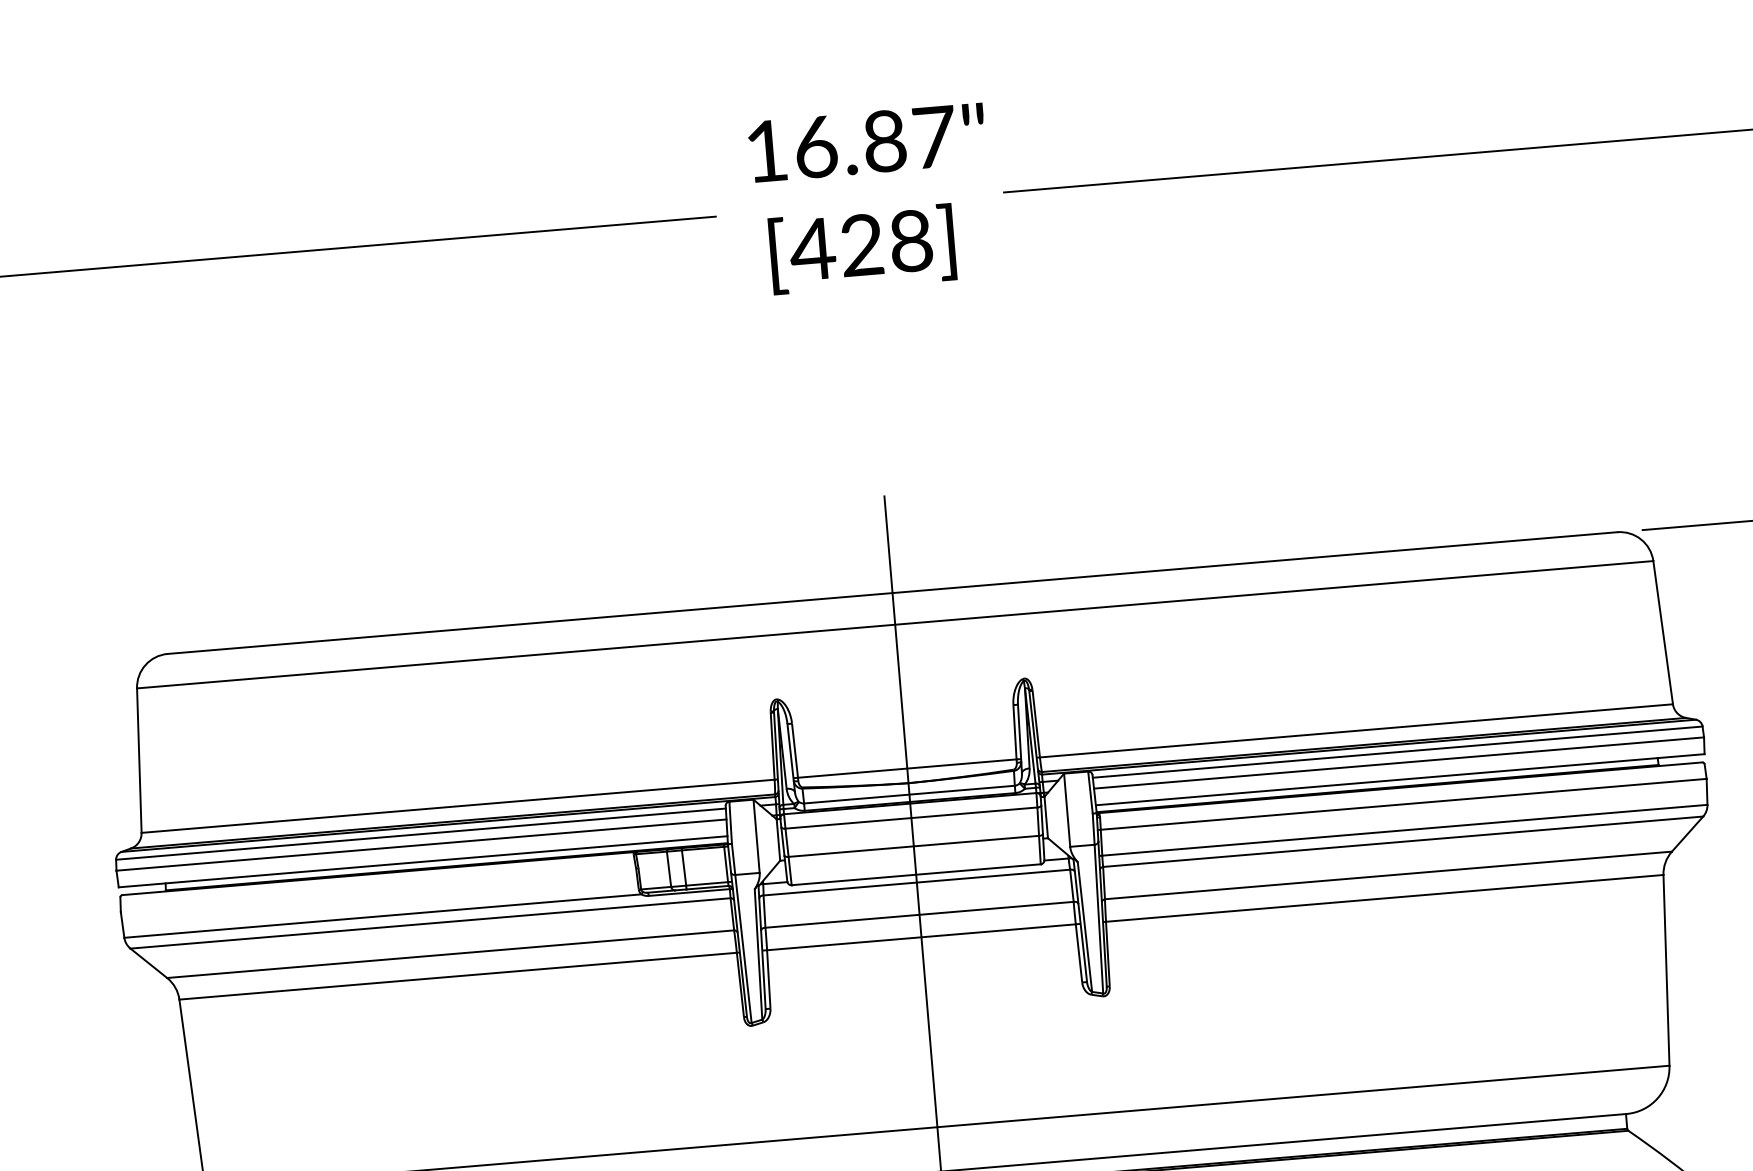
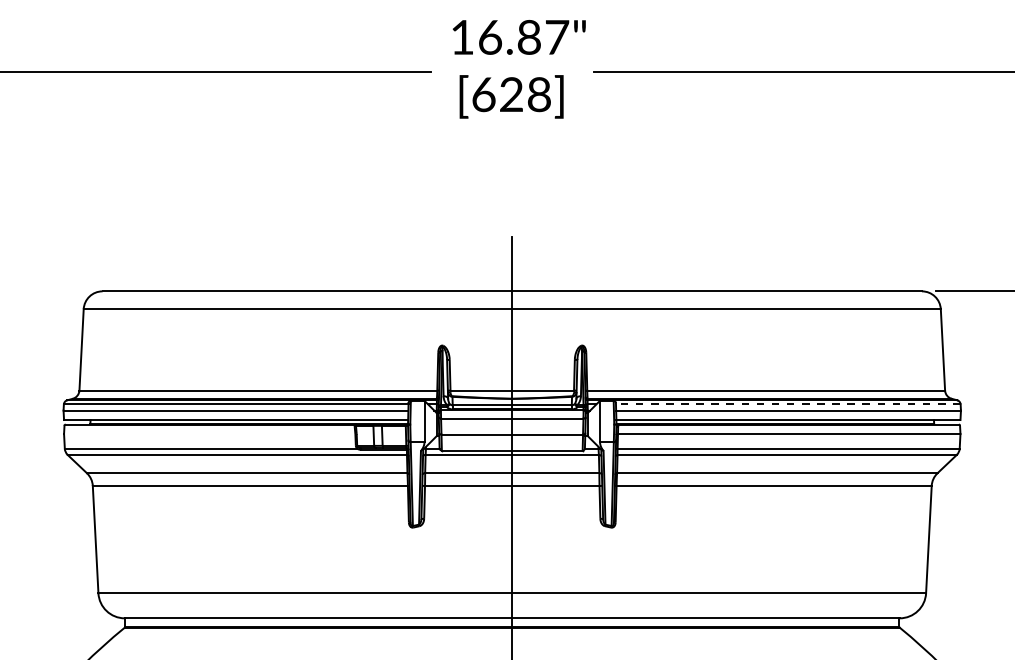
text: (812, 249) -> (483, 94), [428] -> [628]
line: (1396, 752) -> (787, 404), solid -> dashed

